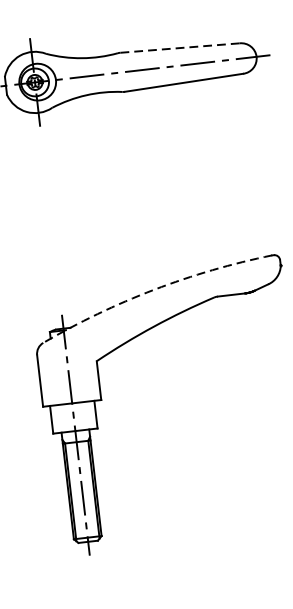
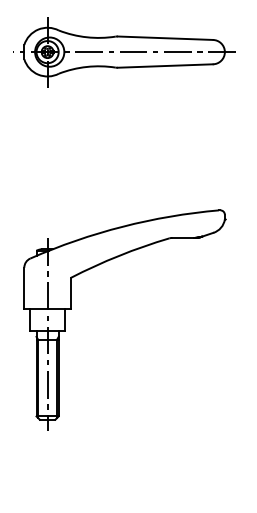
line: (179, 48) -> (164, 38), dashed -> solid
arc: (153, 289) -> (122, 226), dashed -> solid

